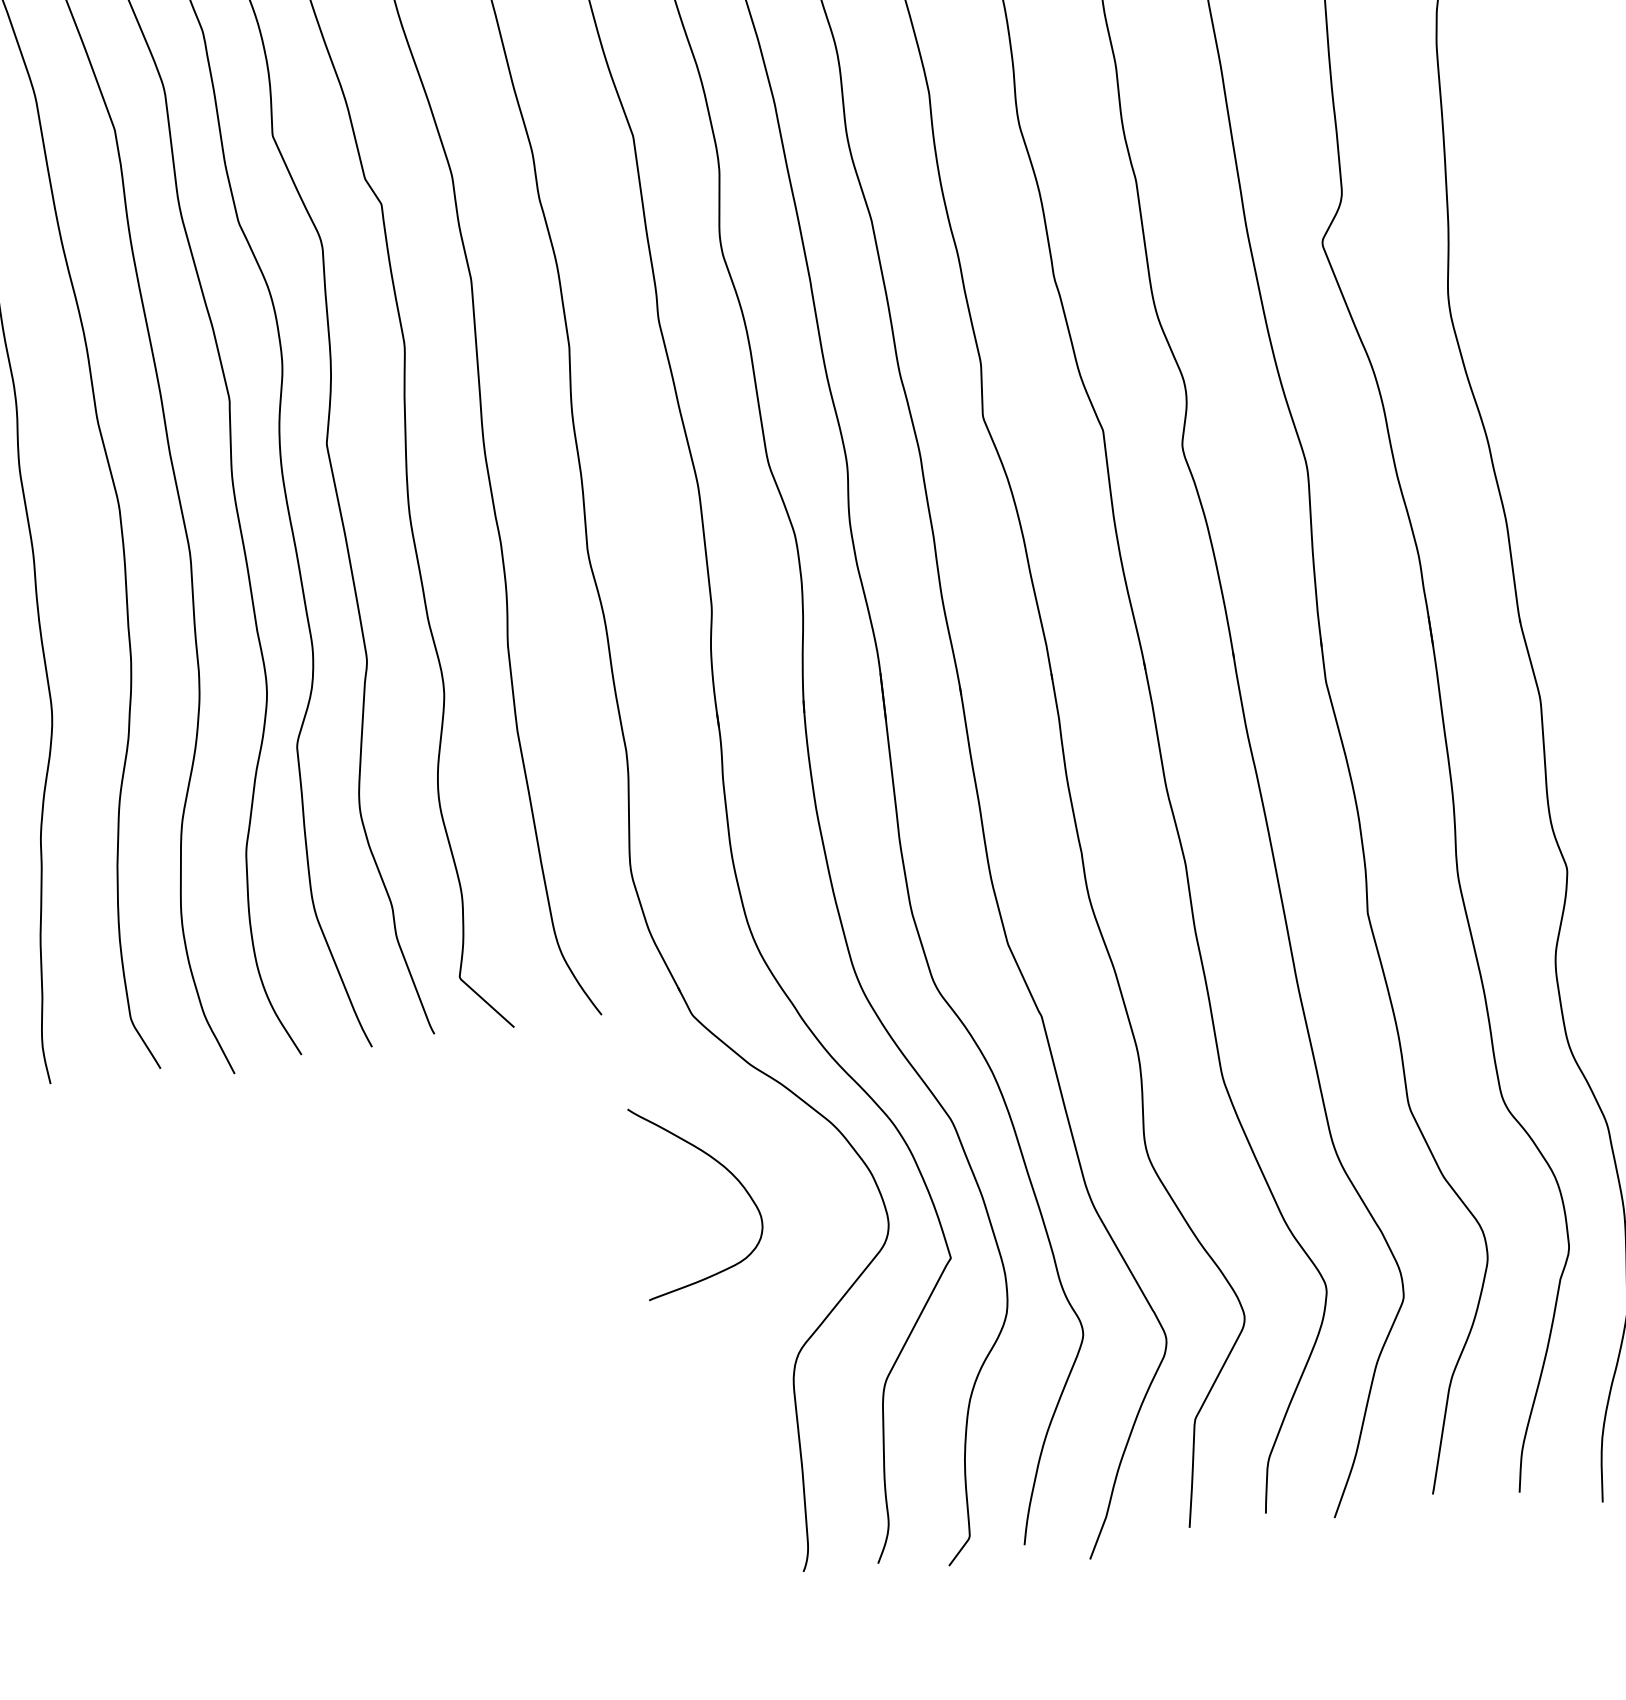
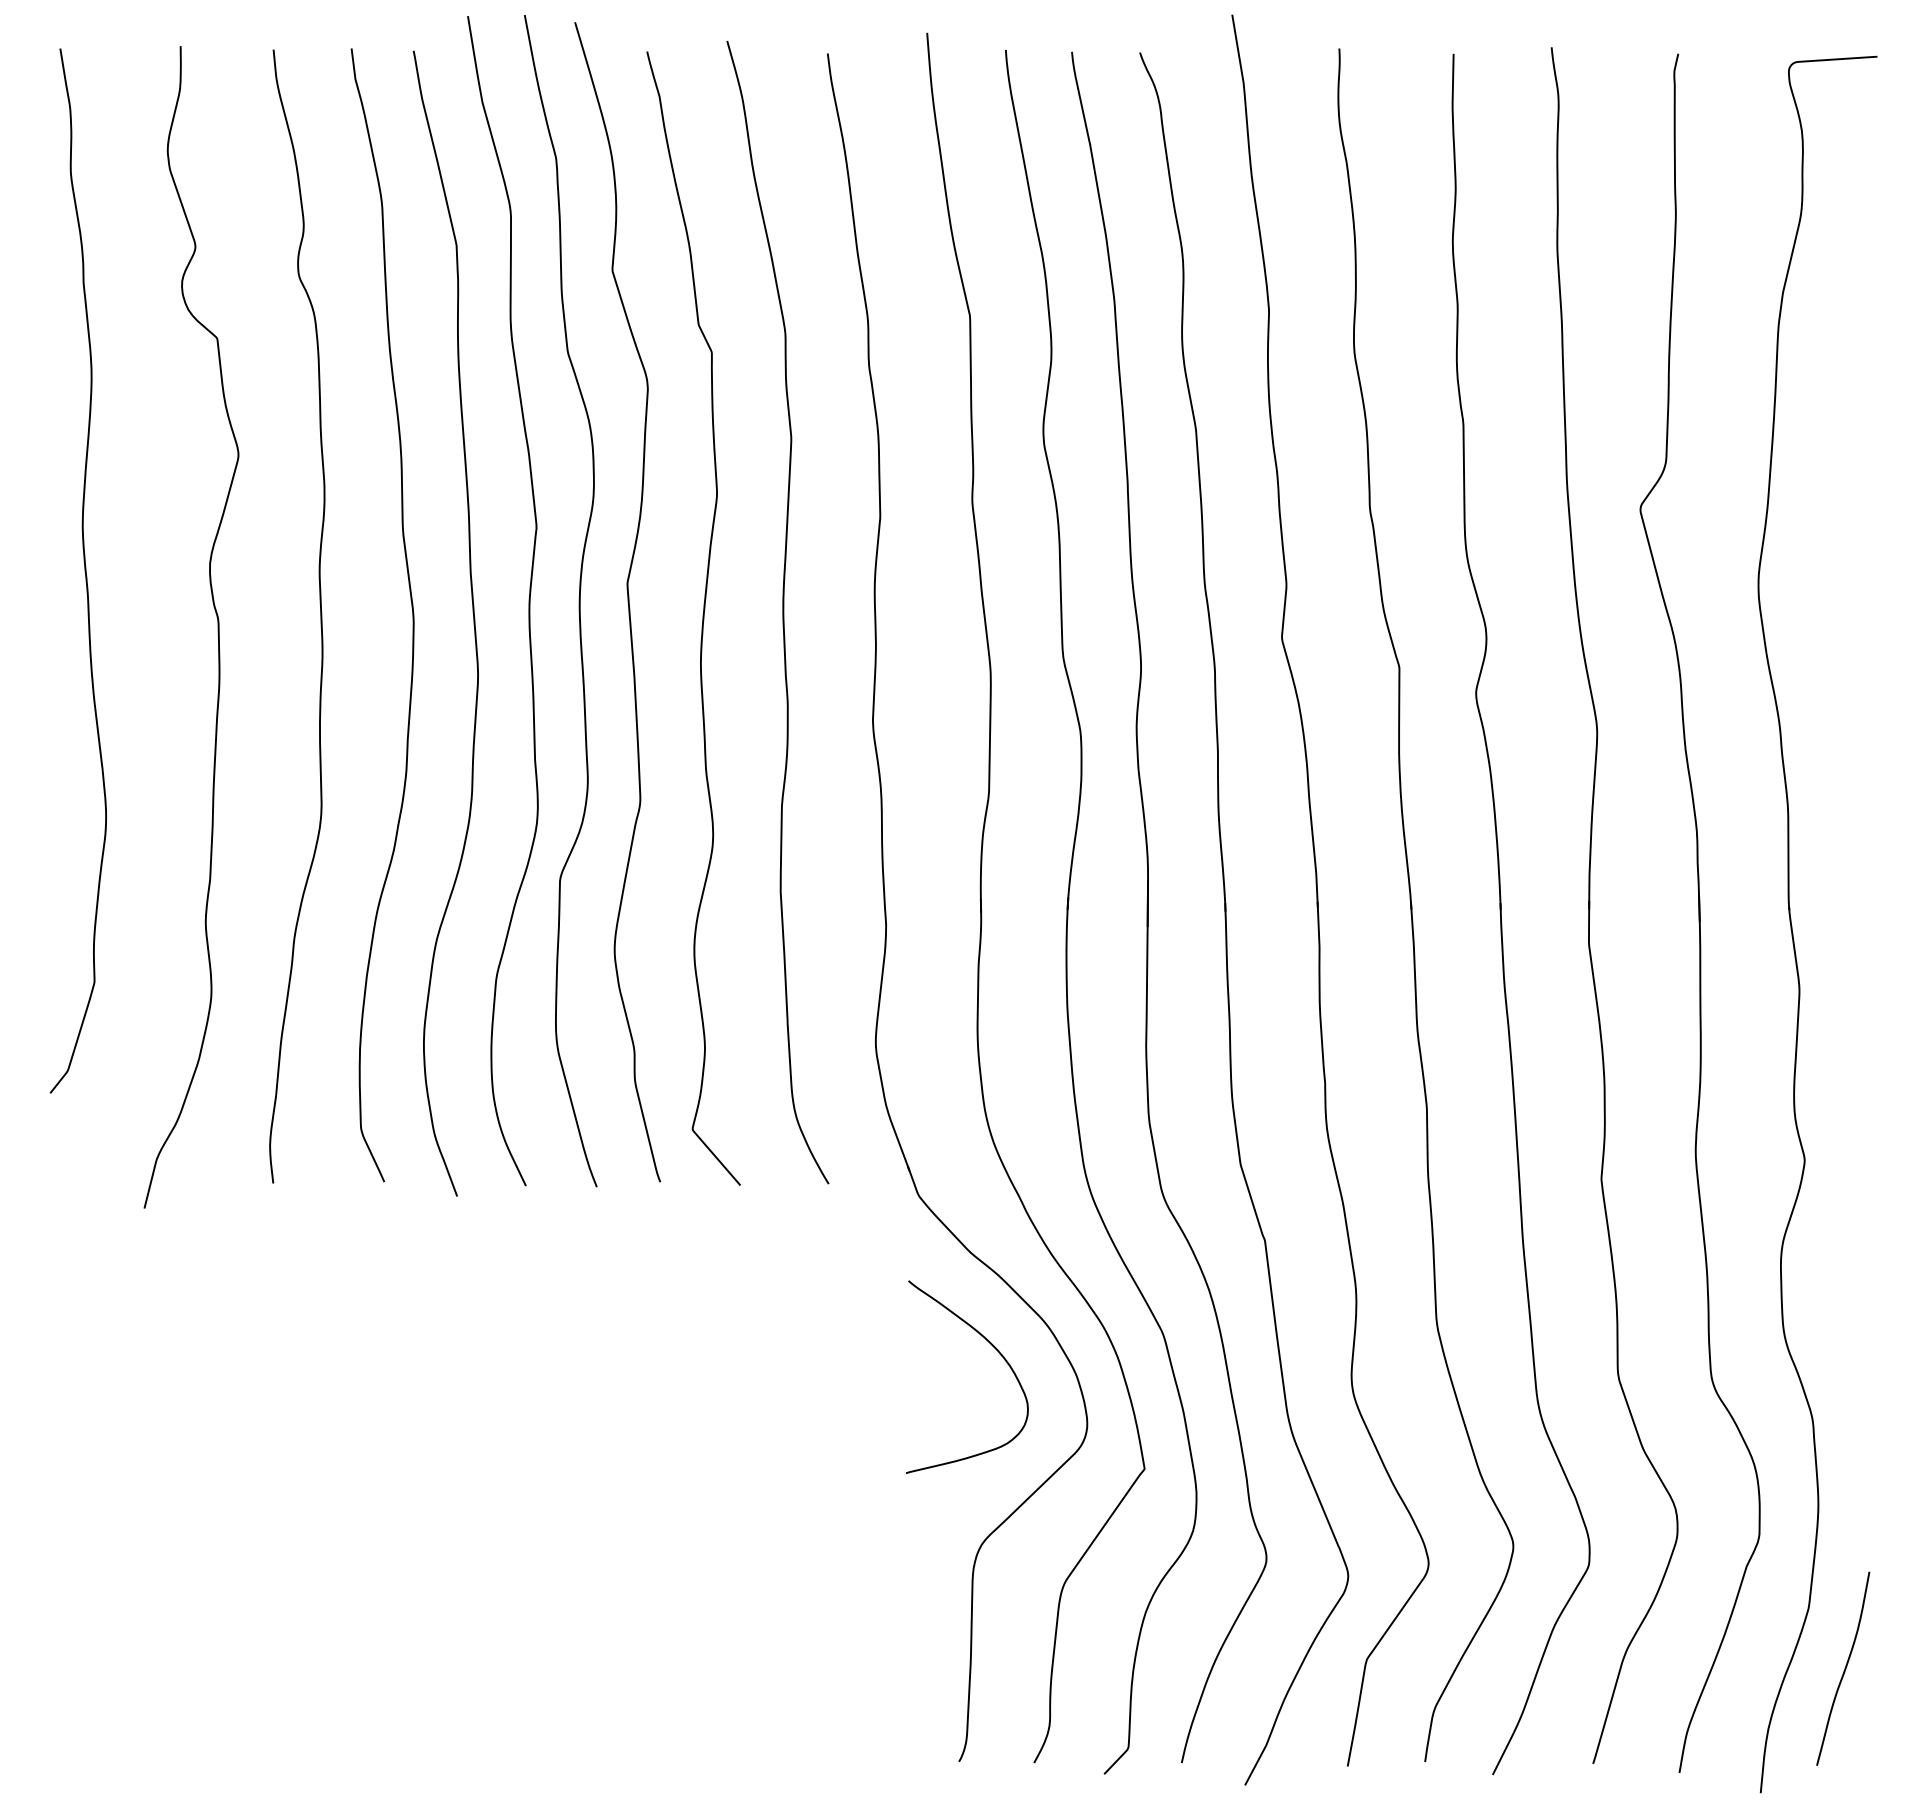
curve: (721, 1165) -> (994, 1348), moved

